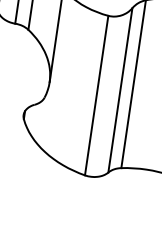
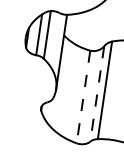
line: (120, 91) -> (97, 94), solid -> dashed
line: (96, 96) -> (83, 97), solid -> dashed

